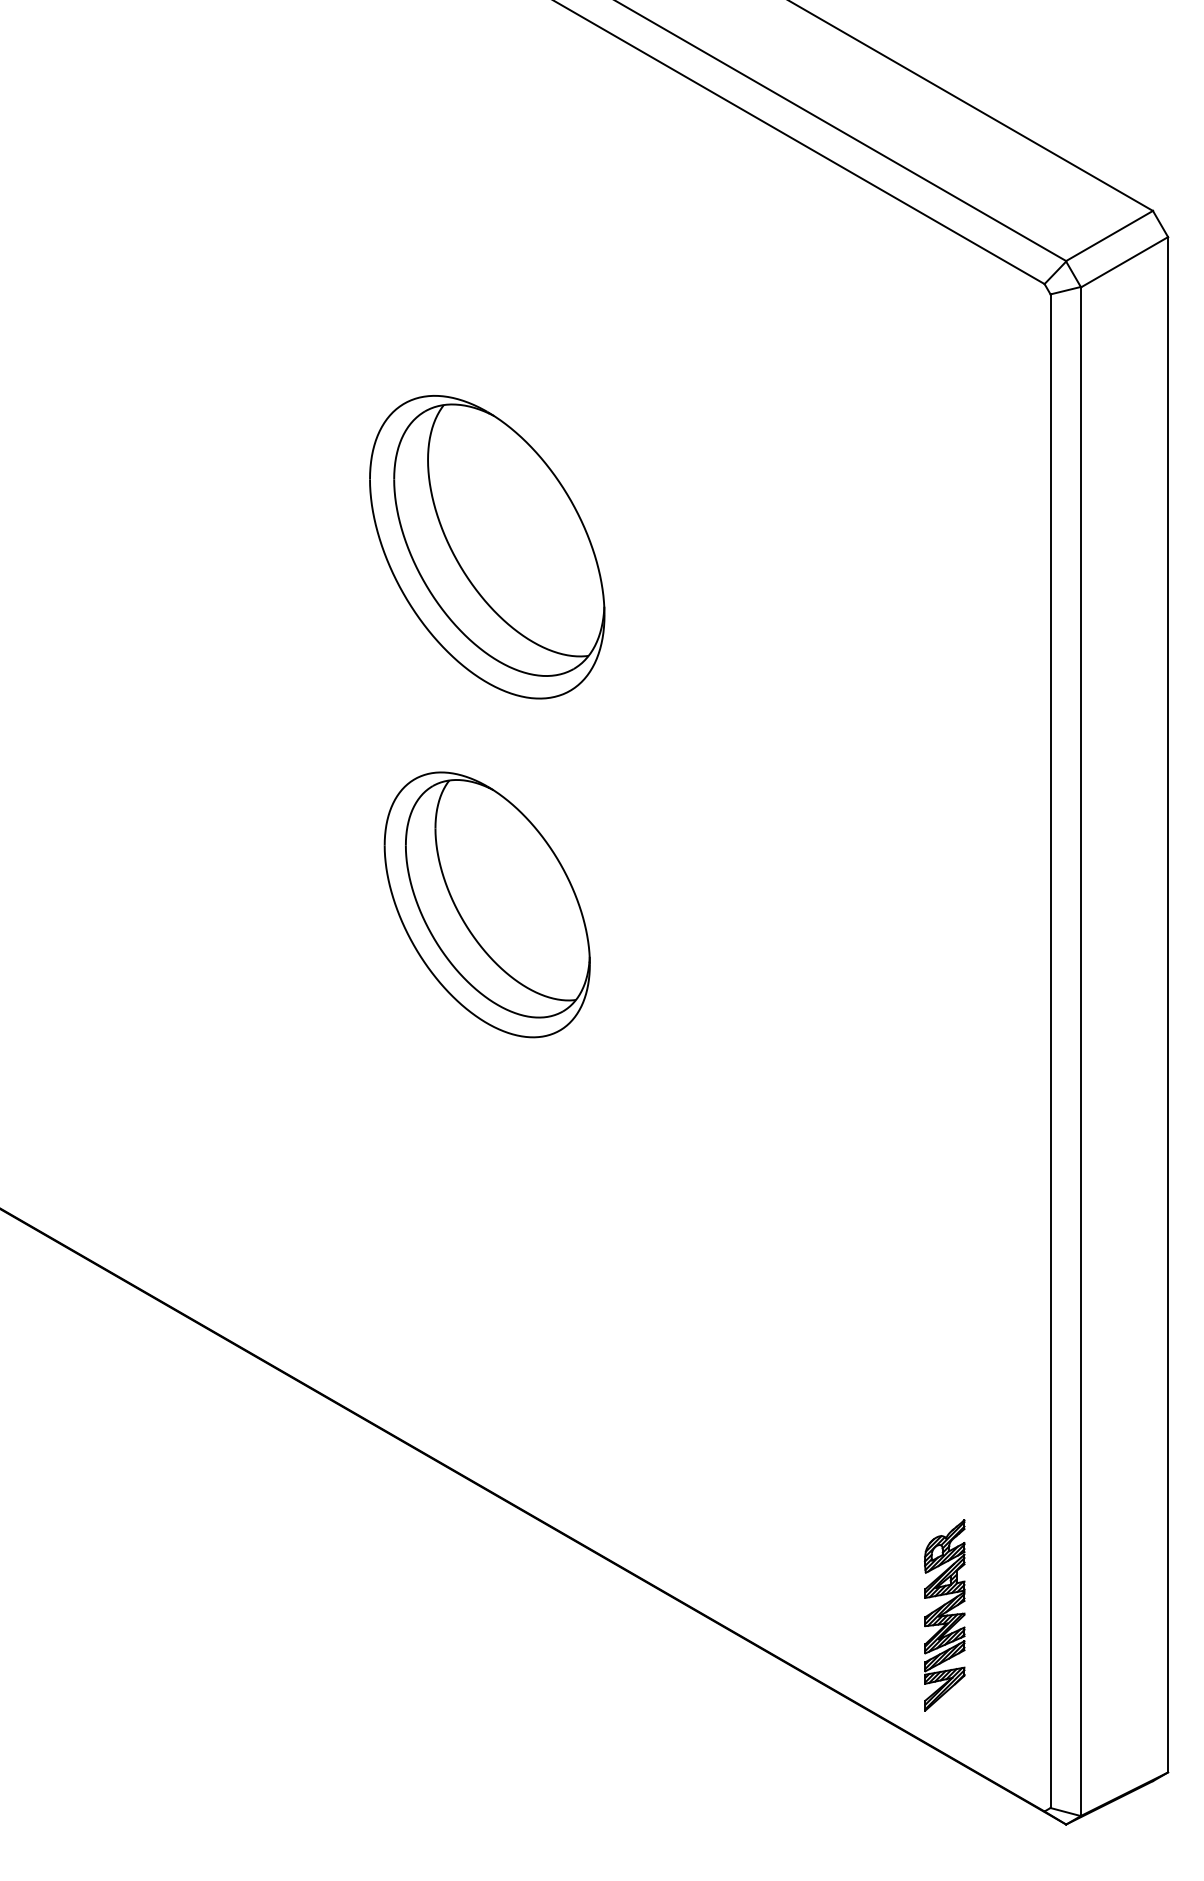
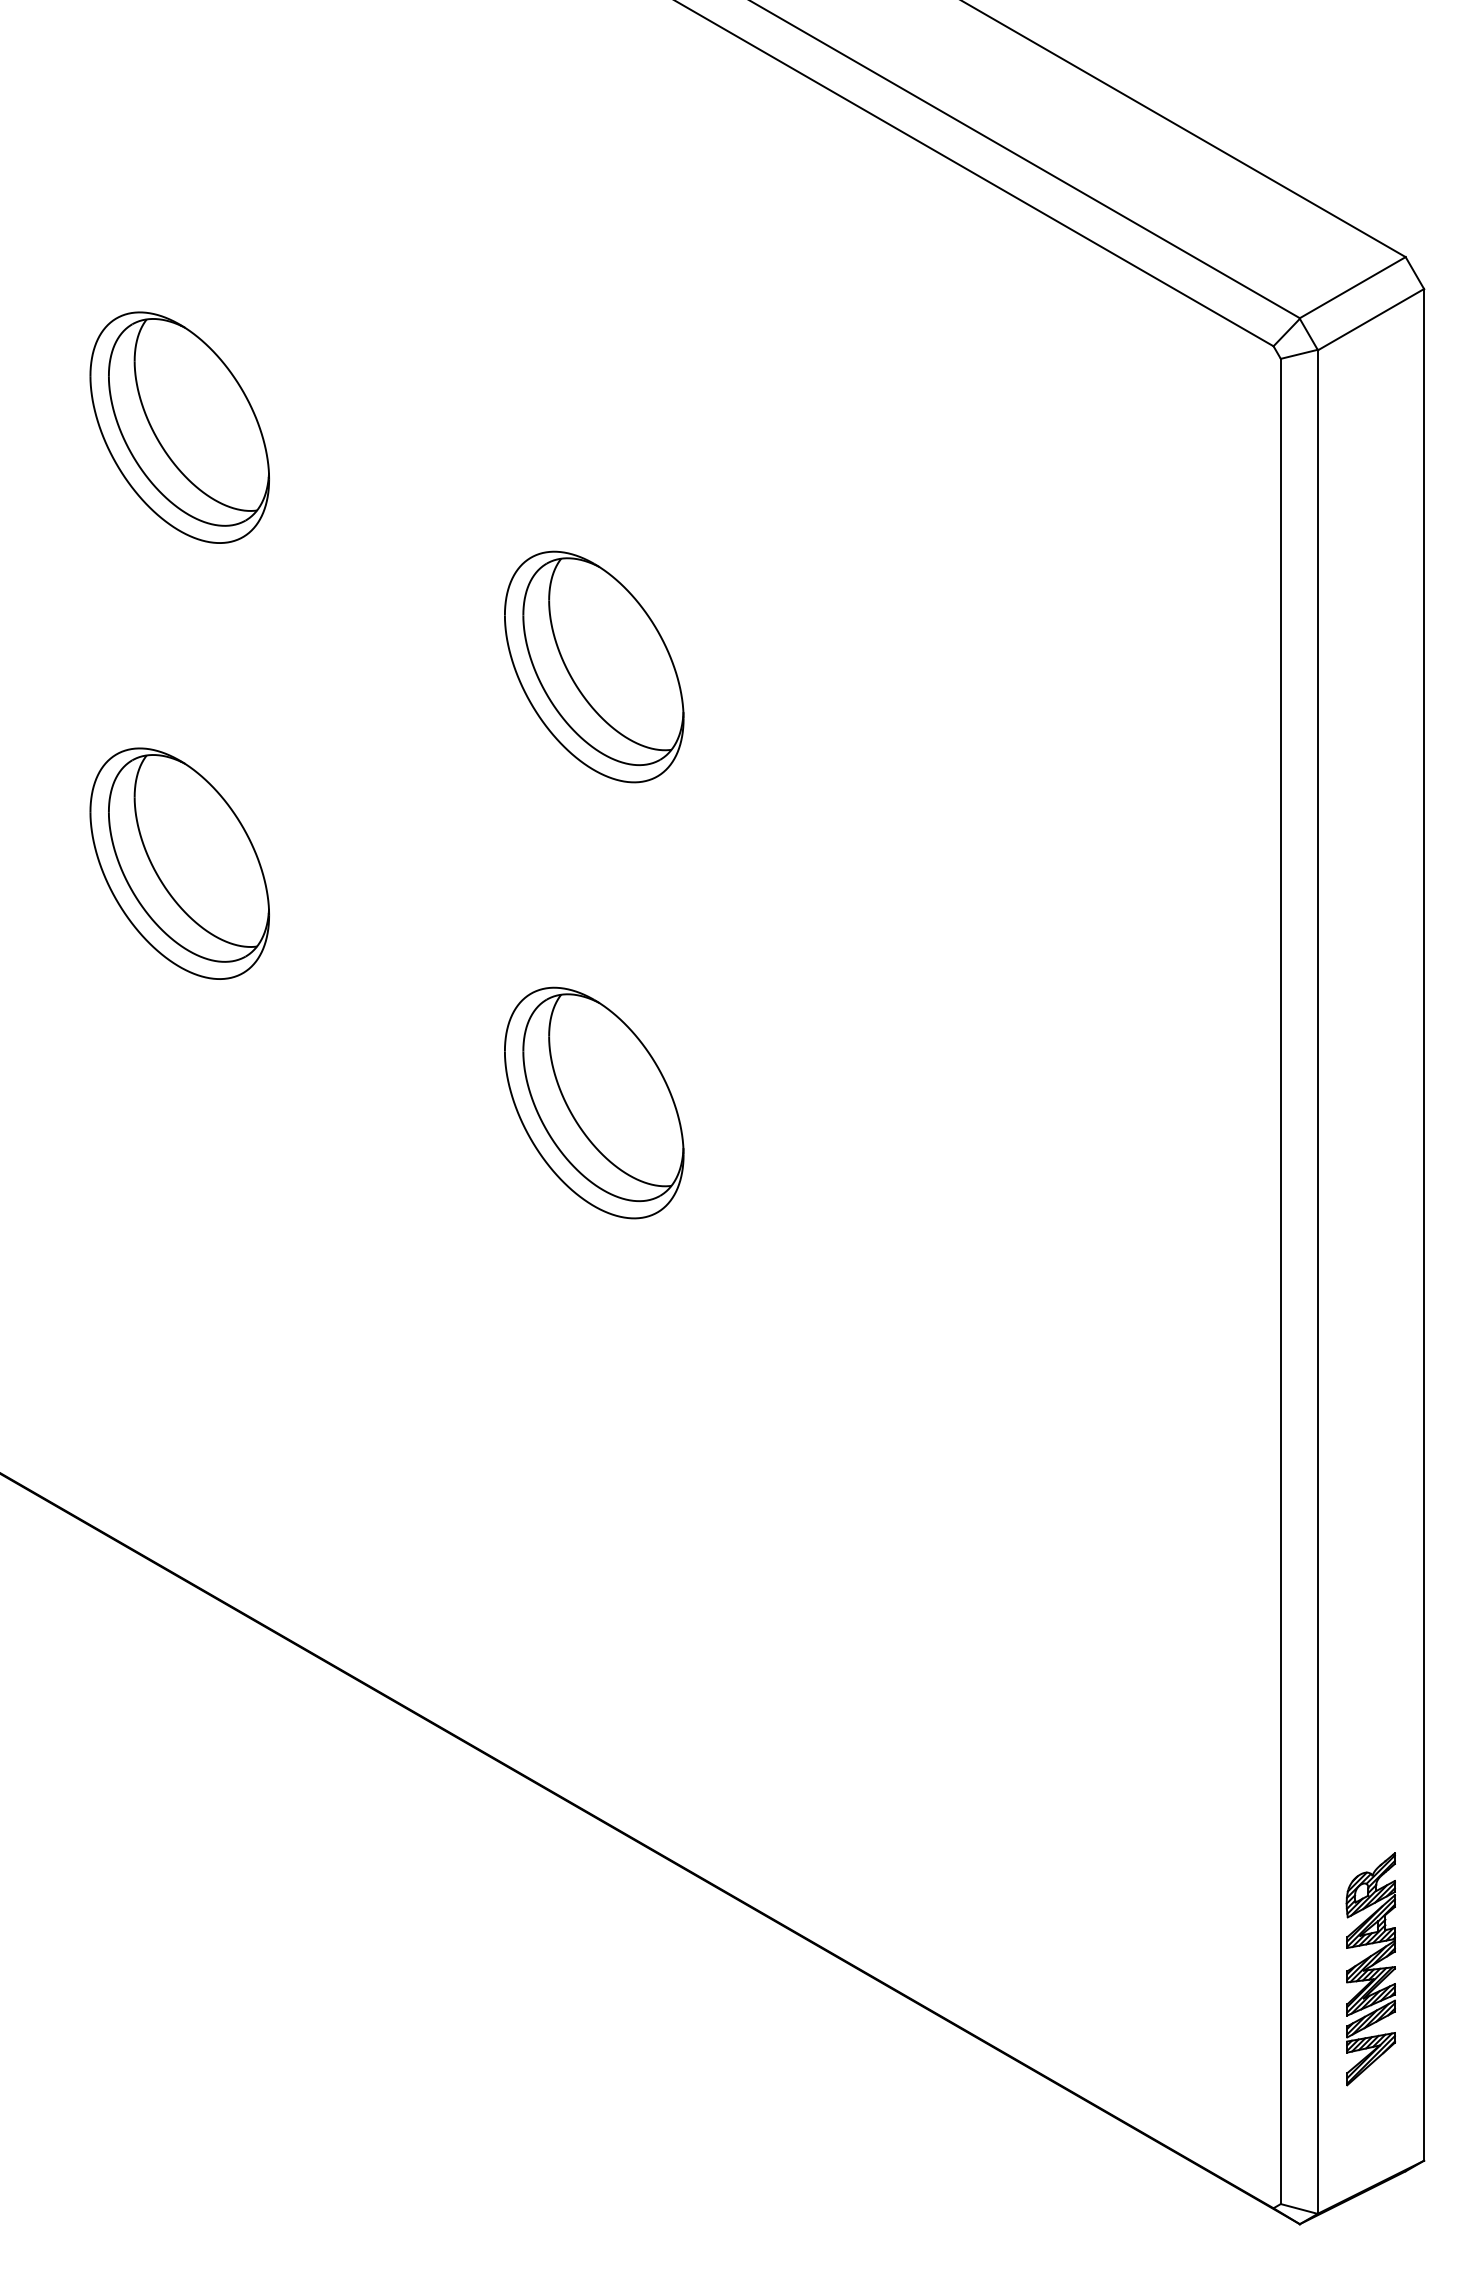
part: (147, 350) -> (179, 427), added
part: (487, 546) -> (594, 666), size x0.62
part: (147, 708) -> (179, 863), added
part: (487, 904) -> (594, 1102), size x0.71
part: (944, 1615) -> (1370, 1969), moved

